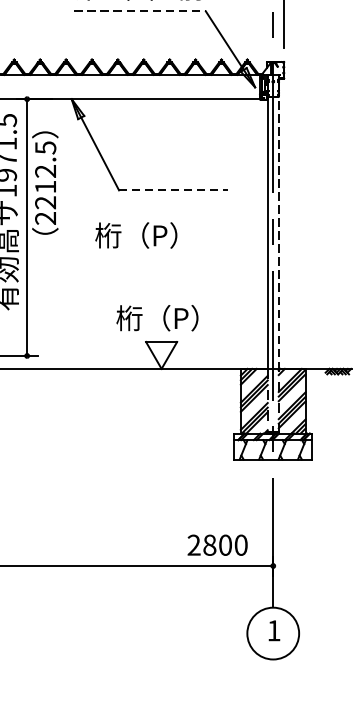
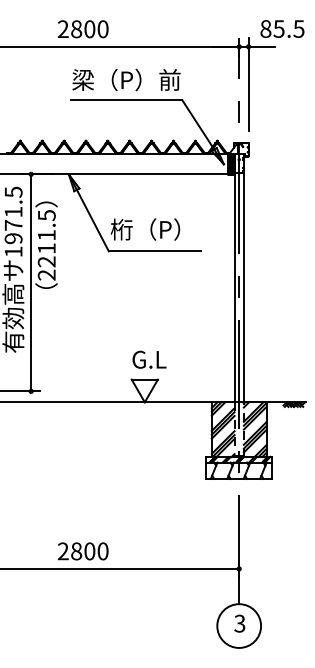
line: (139, 11) -> (126, 100), dashed -> solid
text: (45, 171) -> (46, 235), 2212.5 -> 2211.5
line: (173, 190) -> (154, 251), dashed -> solid
line: (278, 222) -> (243, 278), dashed -> solid
text: (136, 235) -> (145, 229), moved
text: (156, 318) -> (140, 359), 桁（P） -> G.L
text: (216, 545) -> (82, 551), moved
text: (273, 630) -> (239, 623), 1 -> 3

